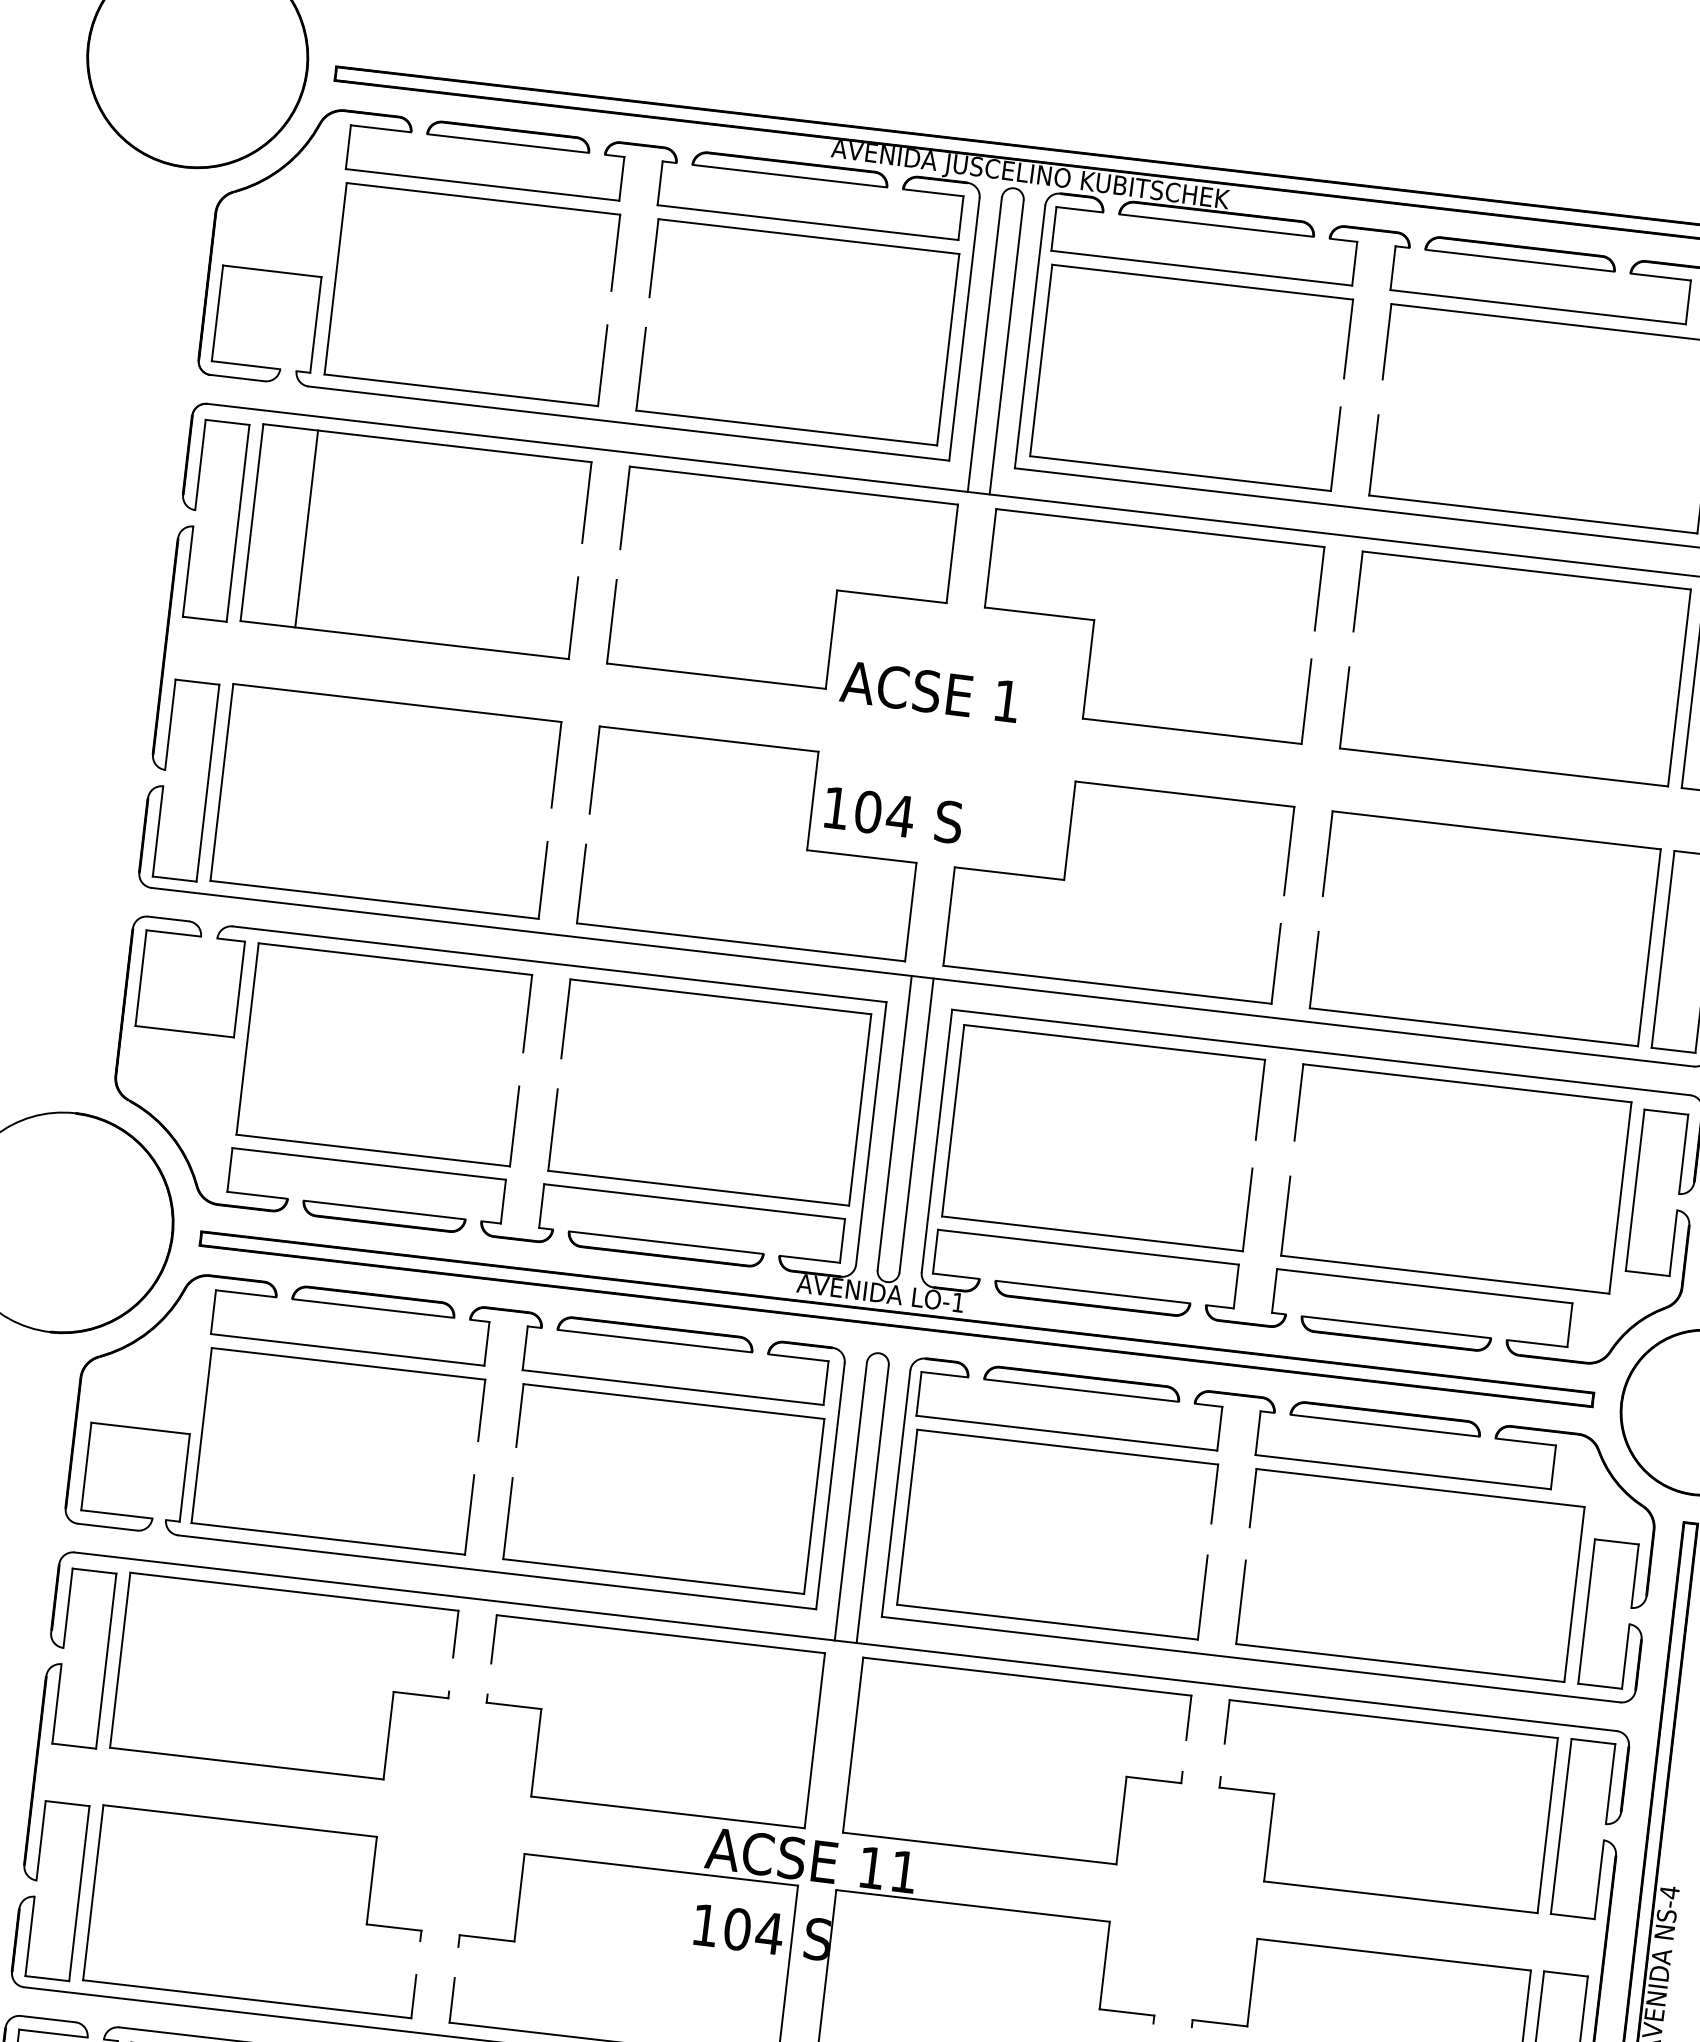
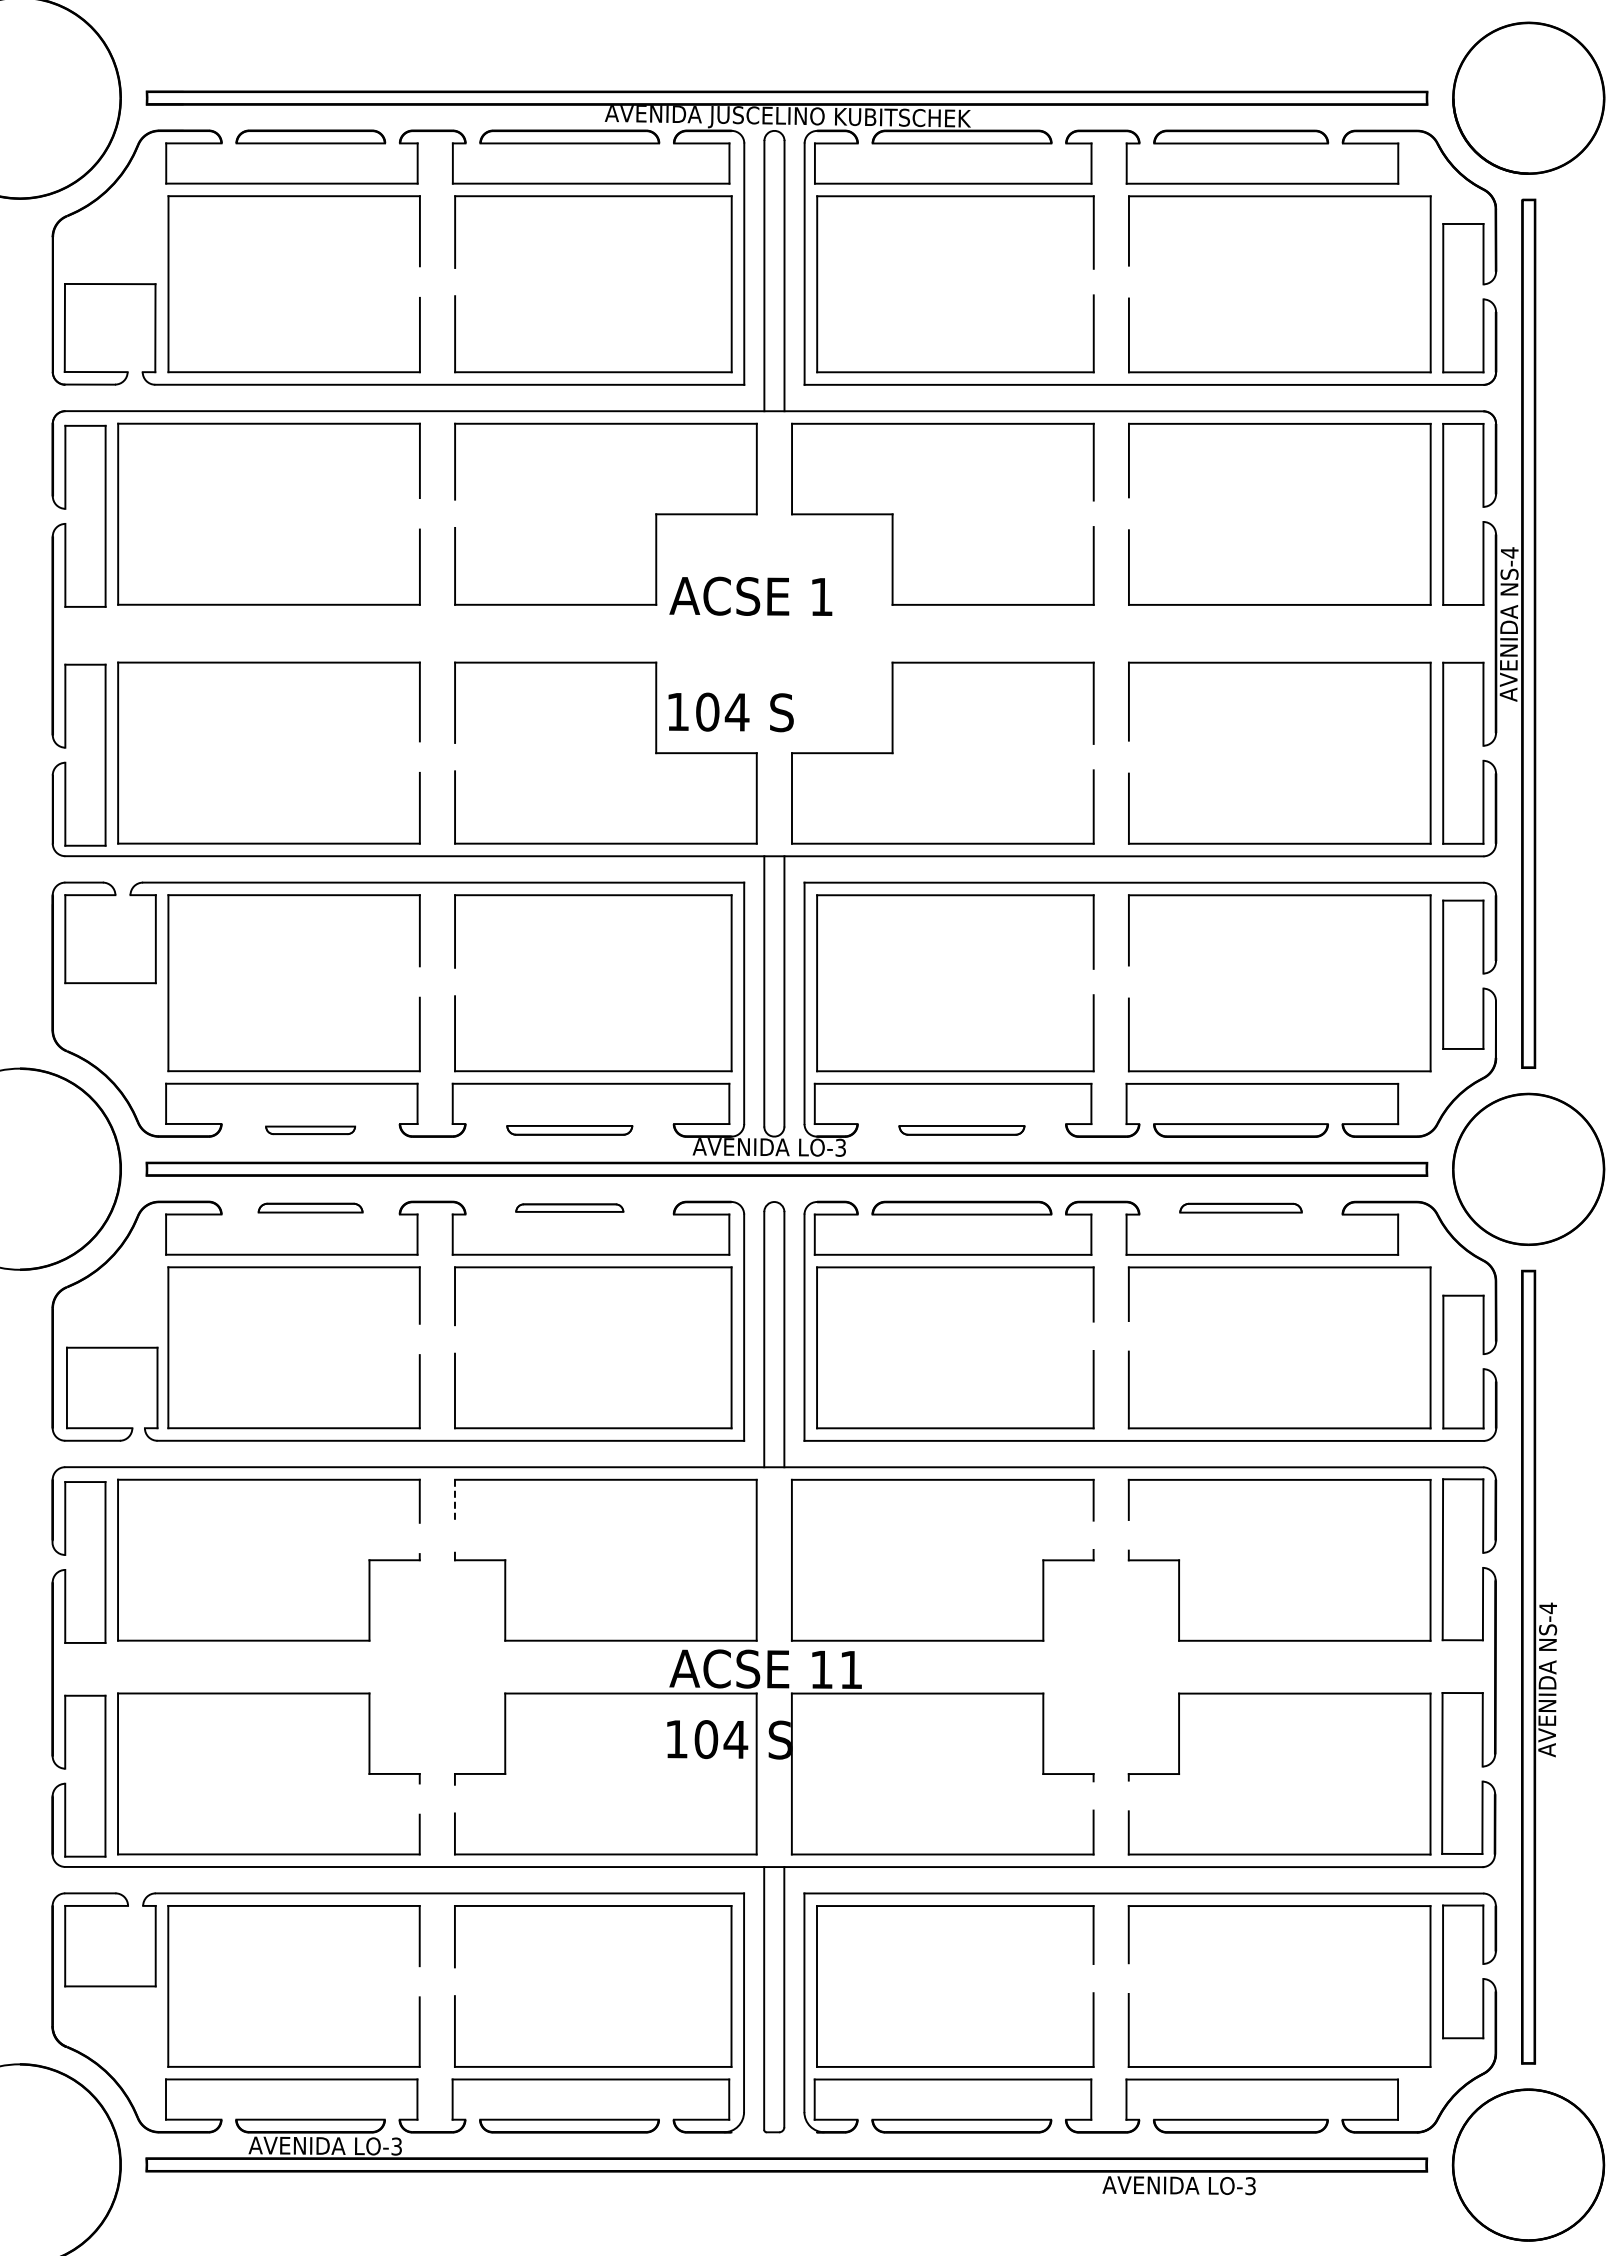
line: (306, 528) -> (168, 513), removed
part: (383, 1217) -> (310, 1130), size x0.6
part: (665, 1249) -> (569, 1130), size x0.7
part: (1091, 1299) -> (961, 1130), size x0.7
part: (373, 1300) -> (310, 1207), size x0.7
text: (957, 1302) -> (840, 1147), LO-1 -> LO-3
part: (655, 1333) -> (569, 1207), size x0.6
part: (1385, 1417) -> (1240, 1207), size x0.7
line: (493, 1639) -> (454, 1502), solid -> dashed

